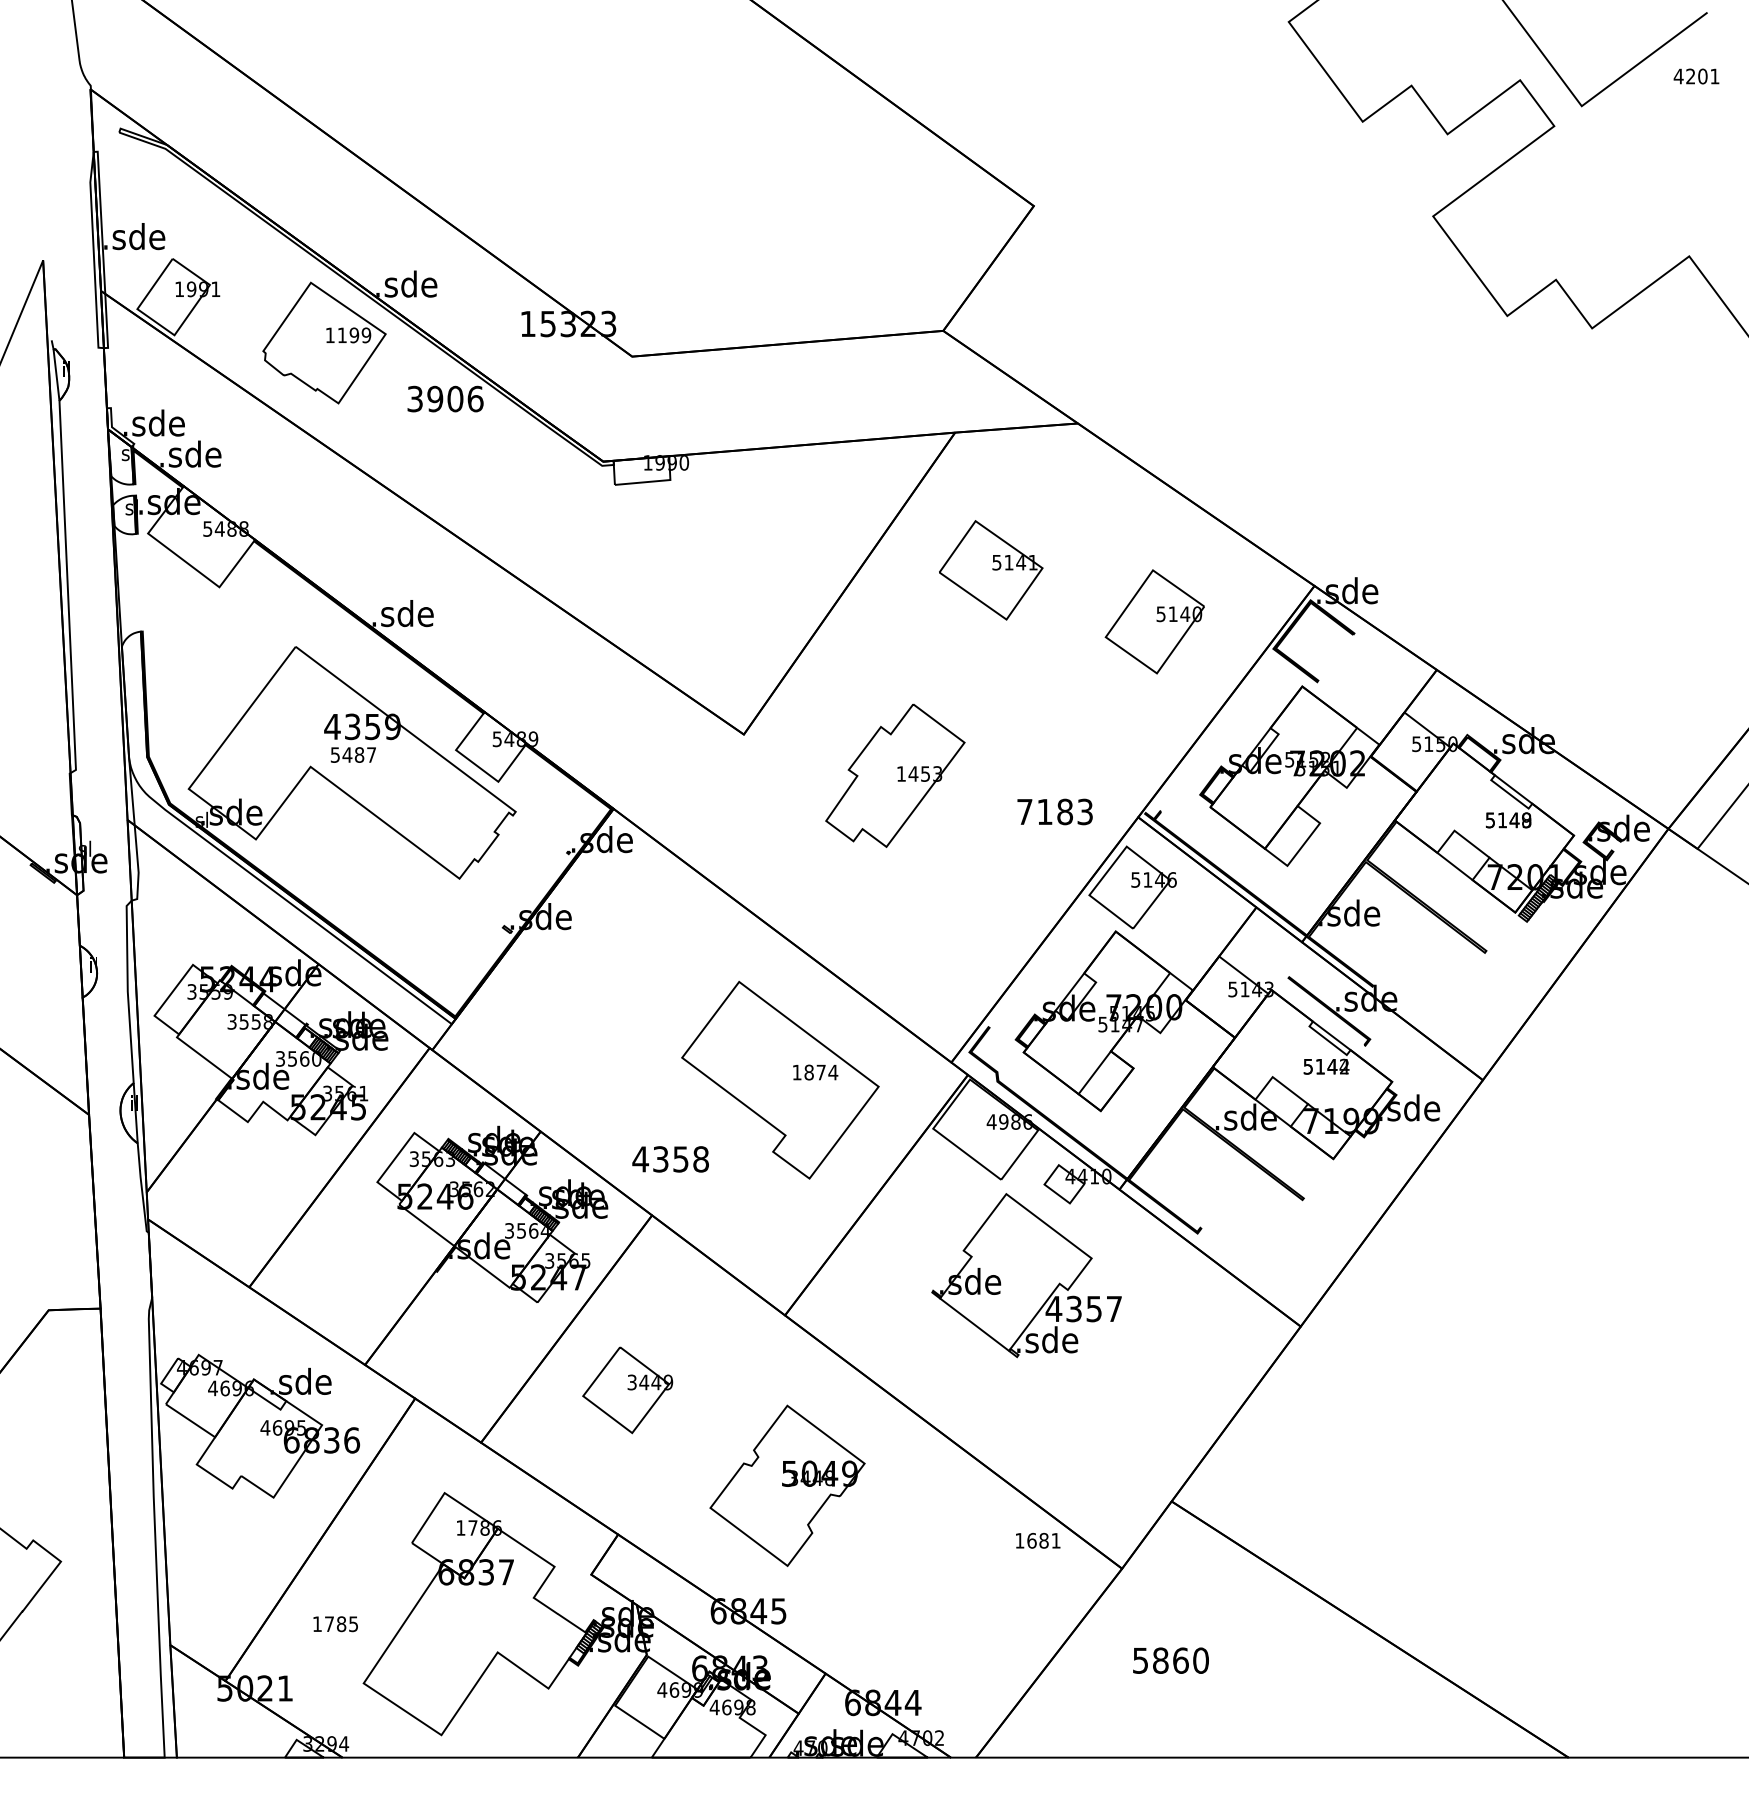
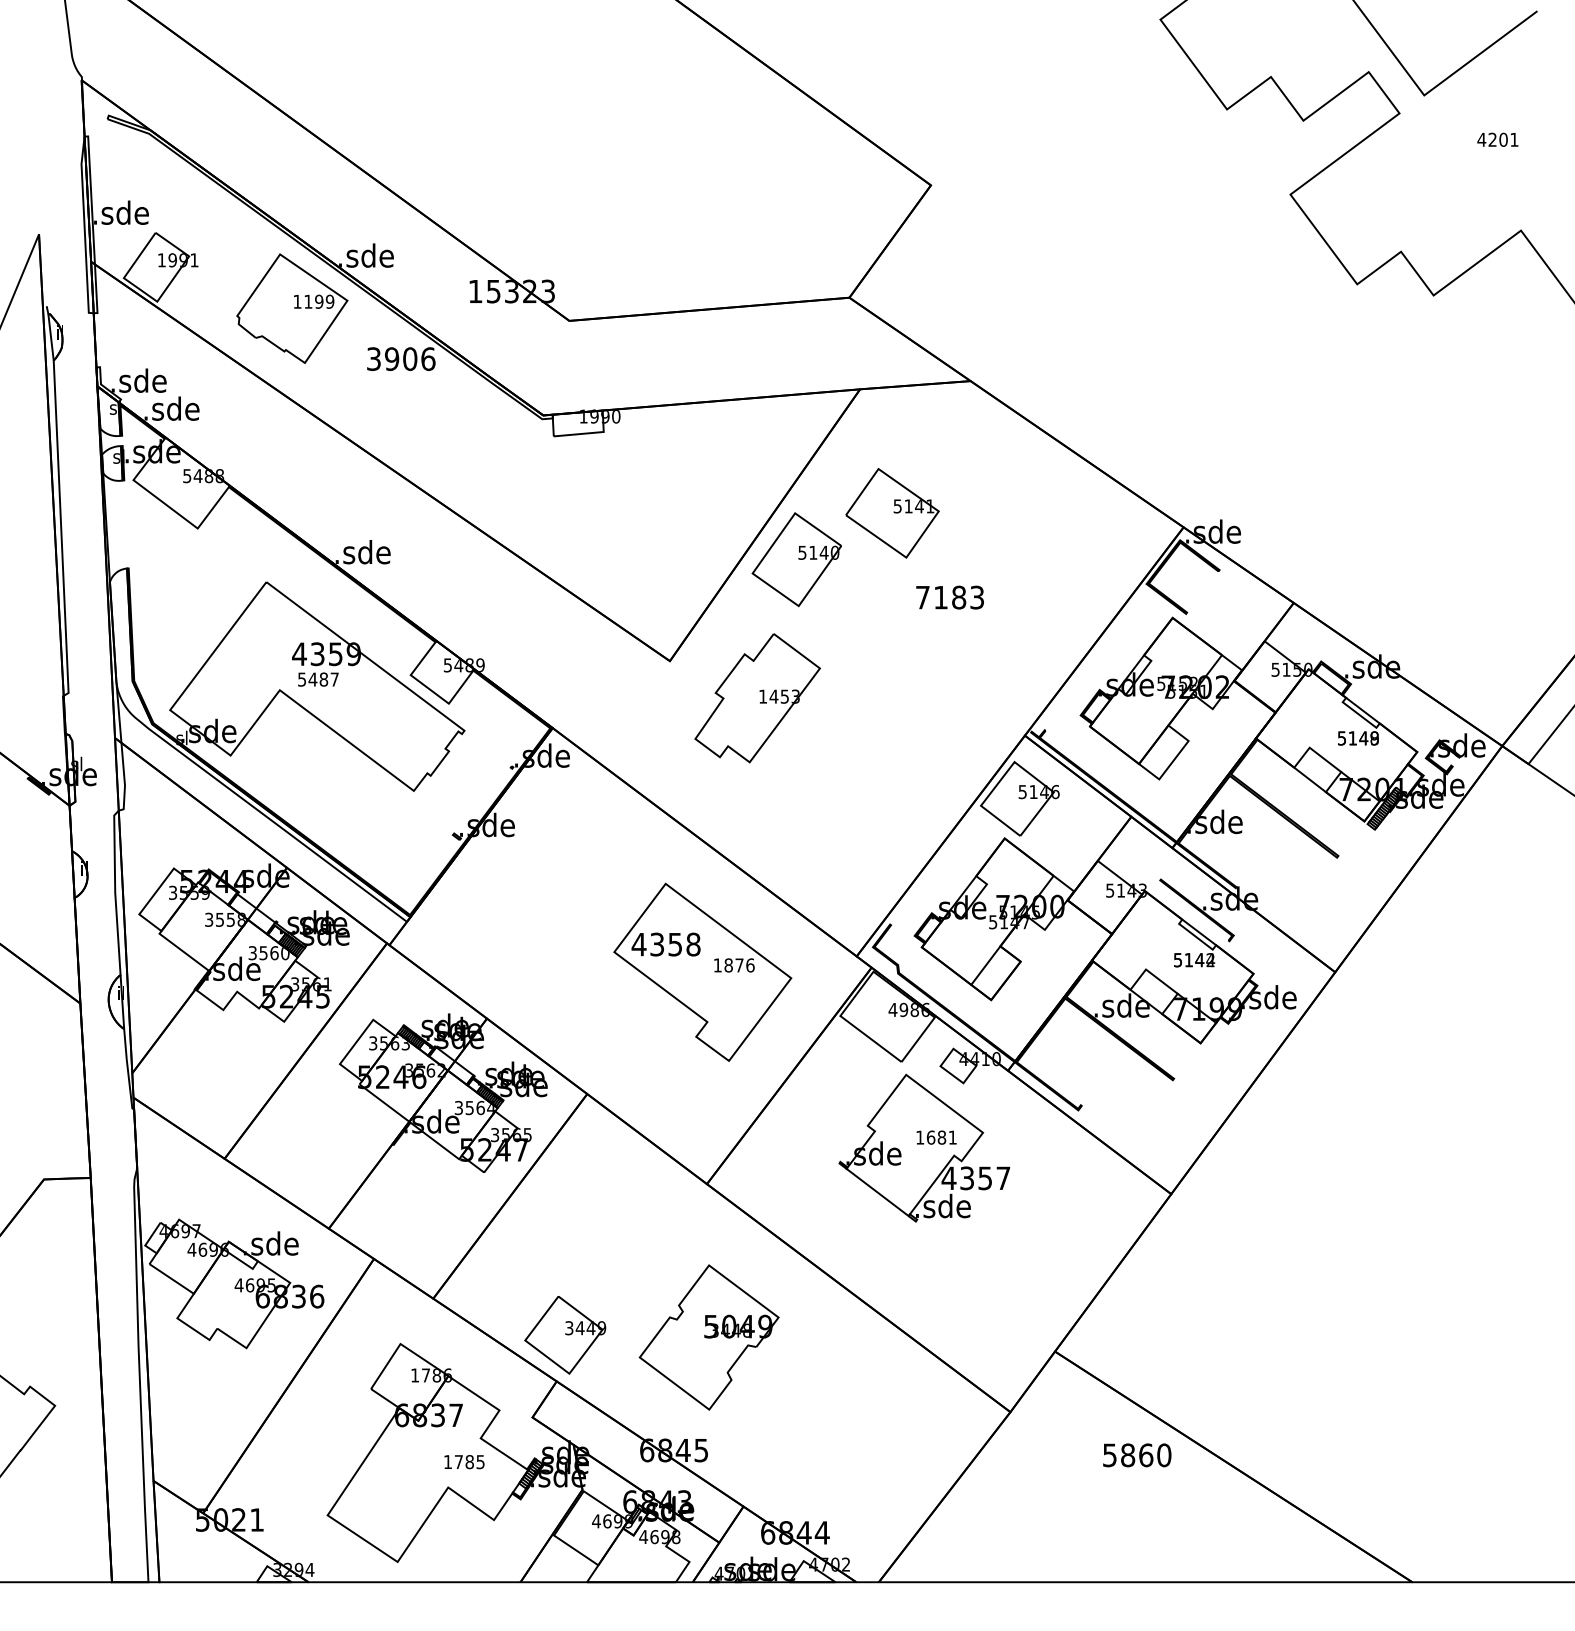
text: (1696, 76) -> (1497, 139), moved
part: (1154, 621) -> (796, 559), moved
part: (895, 775) -> (757, 698), moved
text: (1054, 811) -> (949, 597), moved
text: (833, 1072) -> (750, 965), 1874 -> 1876
text: (670, 1159) -> (665, 944), moved
part: (627, 1390) -> (565, 1335), moved
text: (1038, 1540) -> (936, 1137), moved
text: (335, 1624) -> (464, 1462), moved
text: (1170, 1660) -> (1136, 1455), moved

